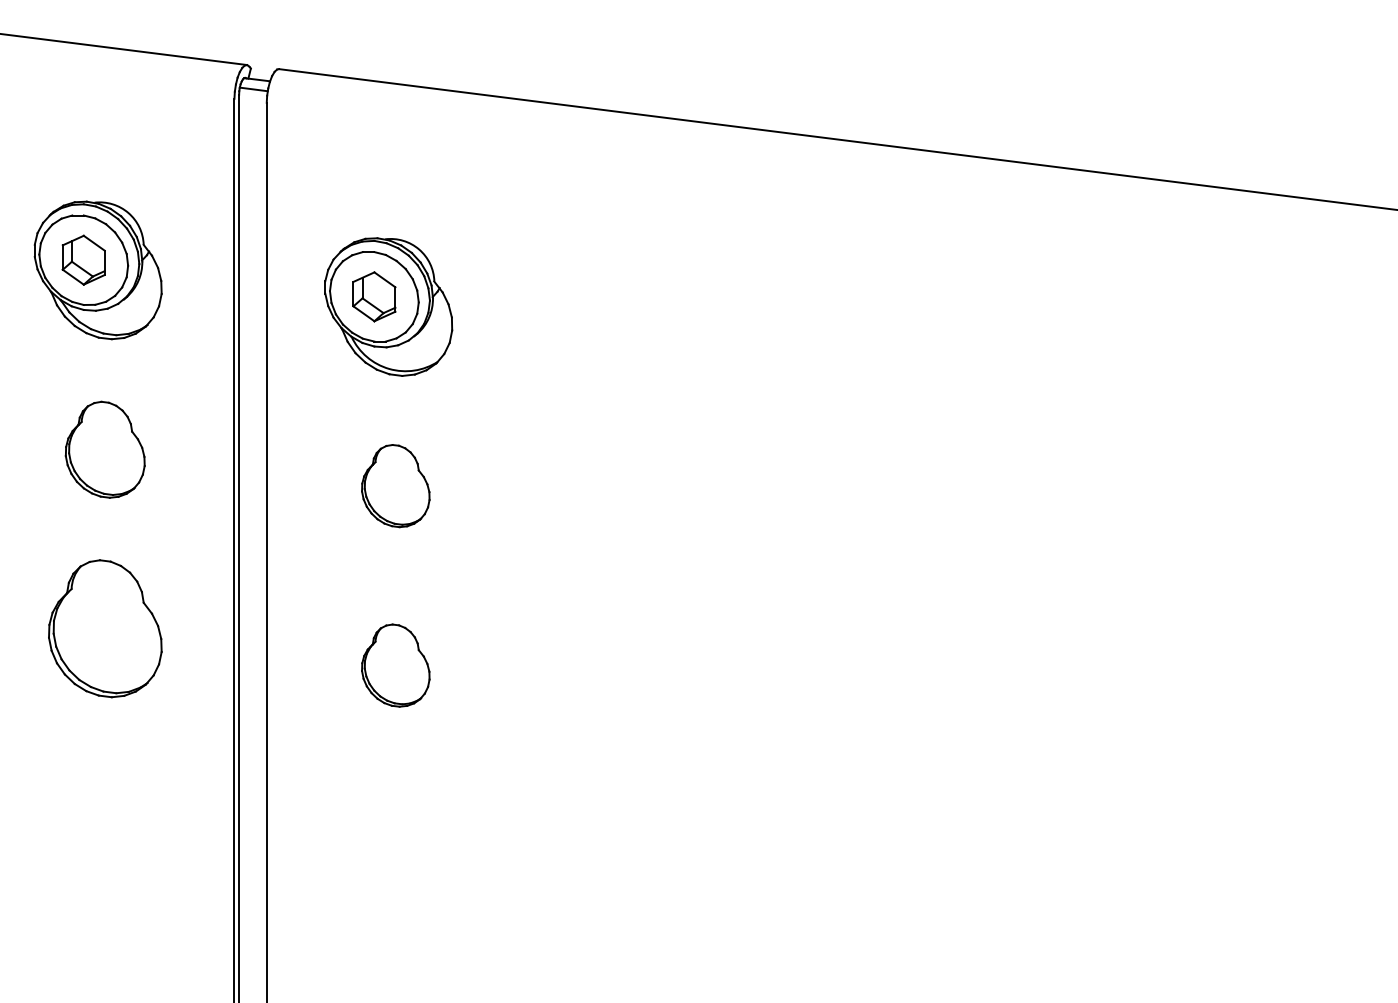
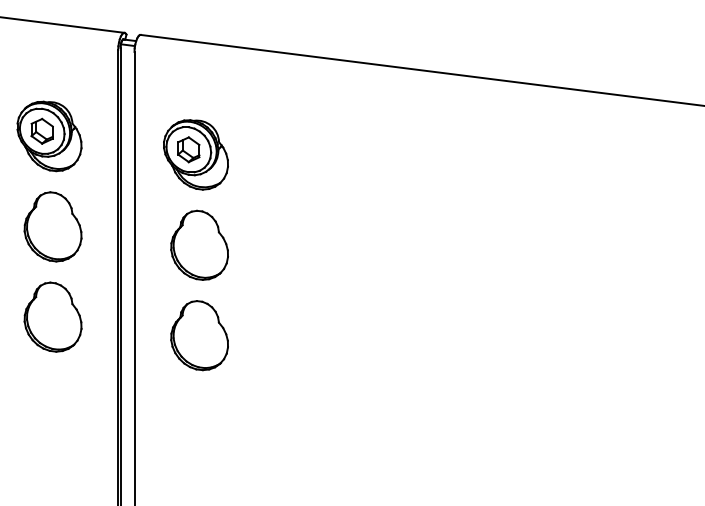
part: (104, 448) -> (52, 226), size x1.43
part: (395, 484) -> (199, 244), size x1.67
part: (395, 665) -> (199, 335), size x1.67

